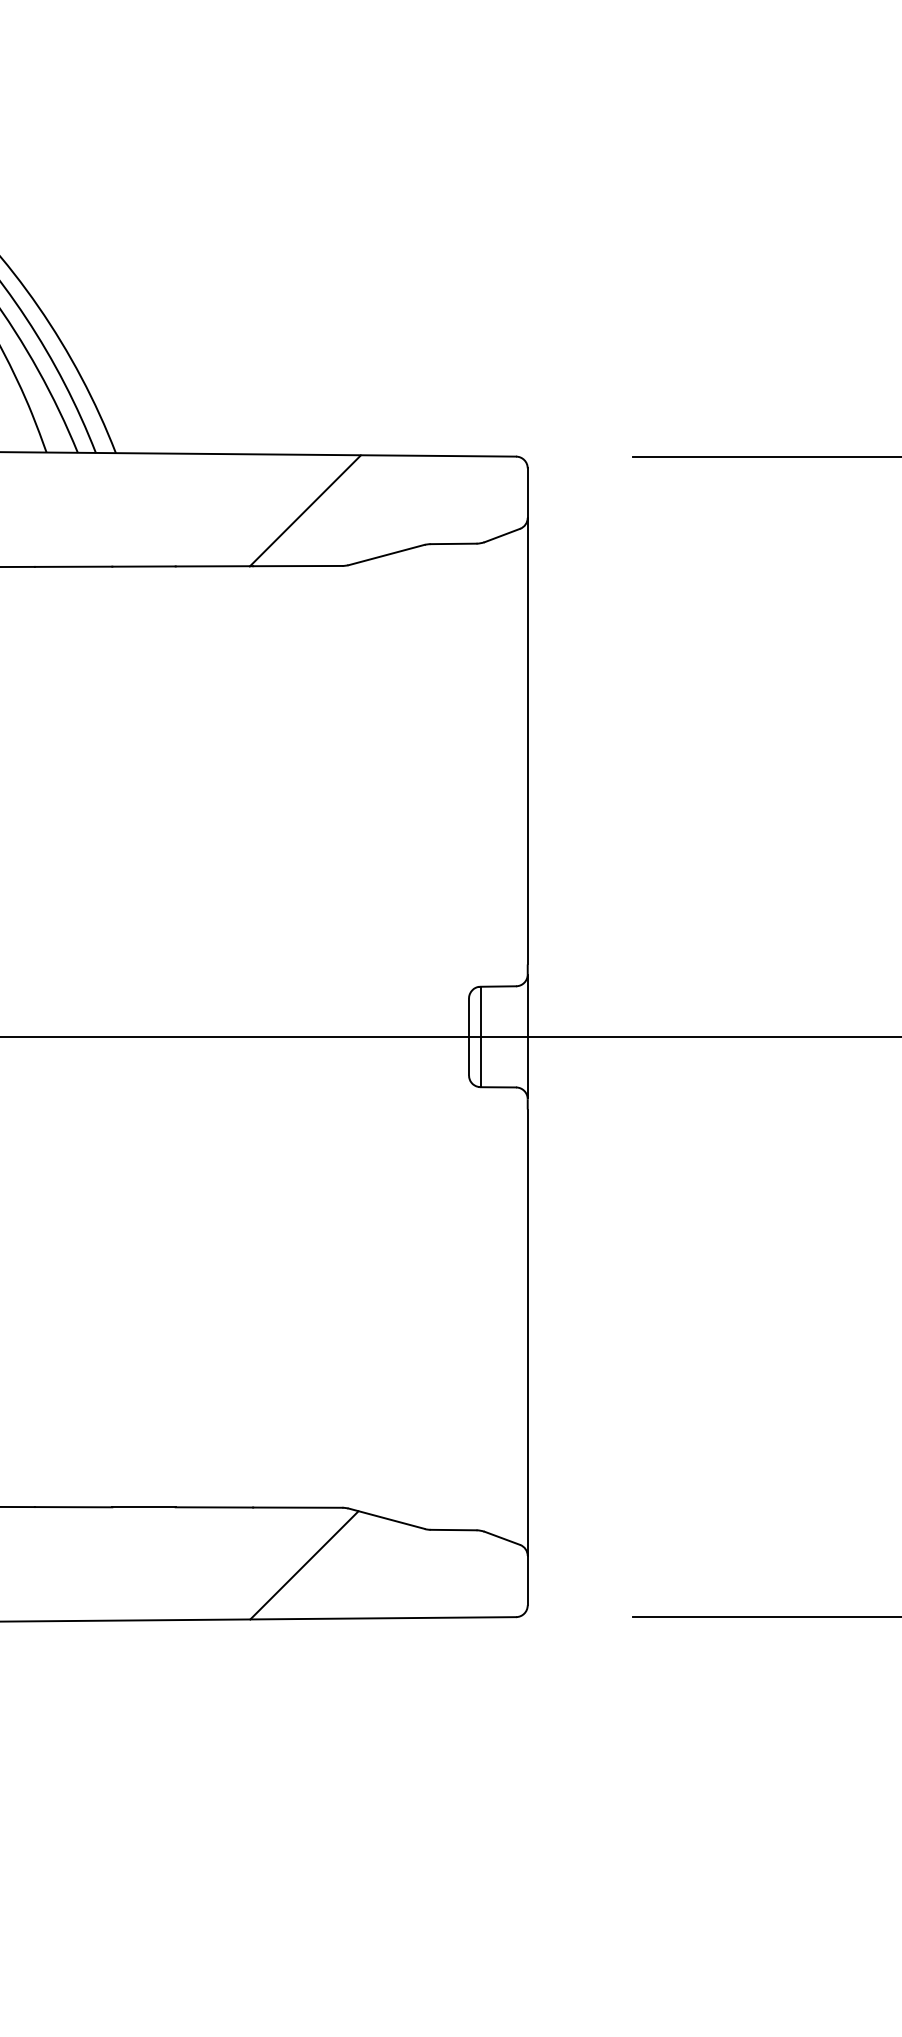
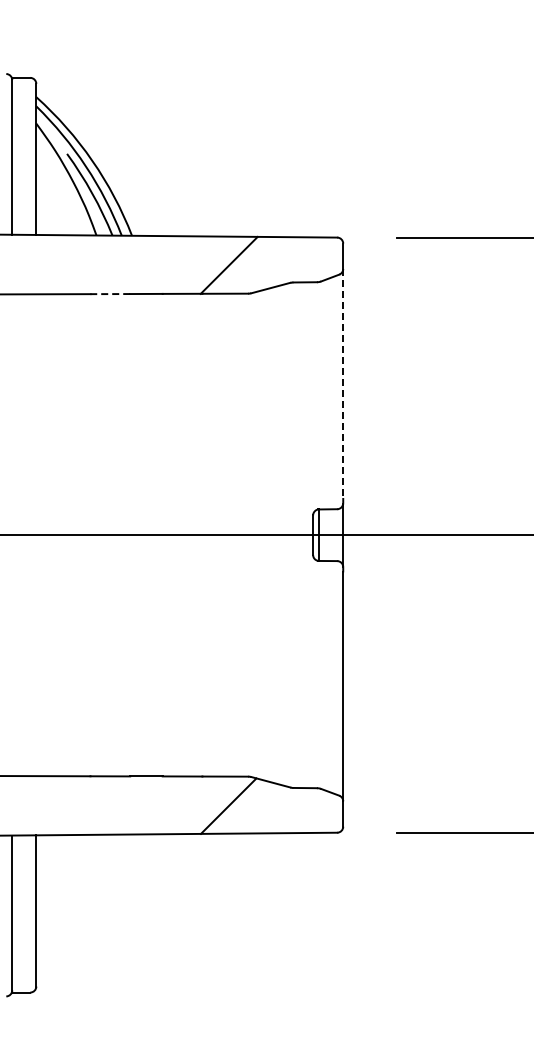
line: (73, 567) -> (110, 294), solid -> dashed
line: (528, 741) -> (343, 383), solid -> dashed

